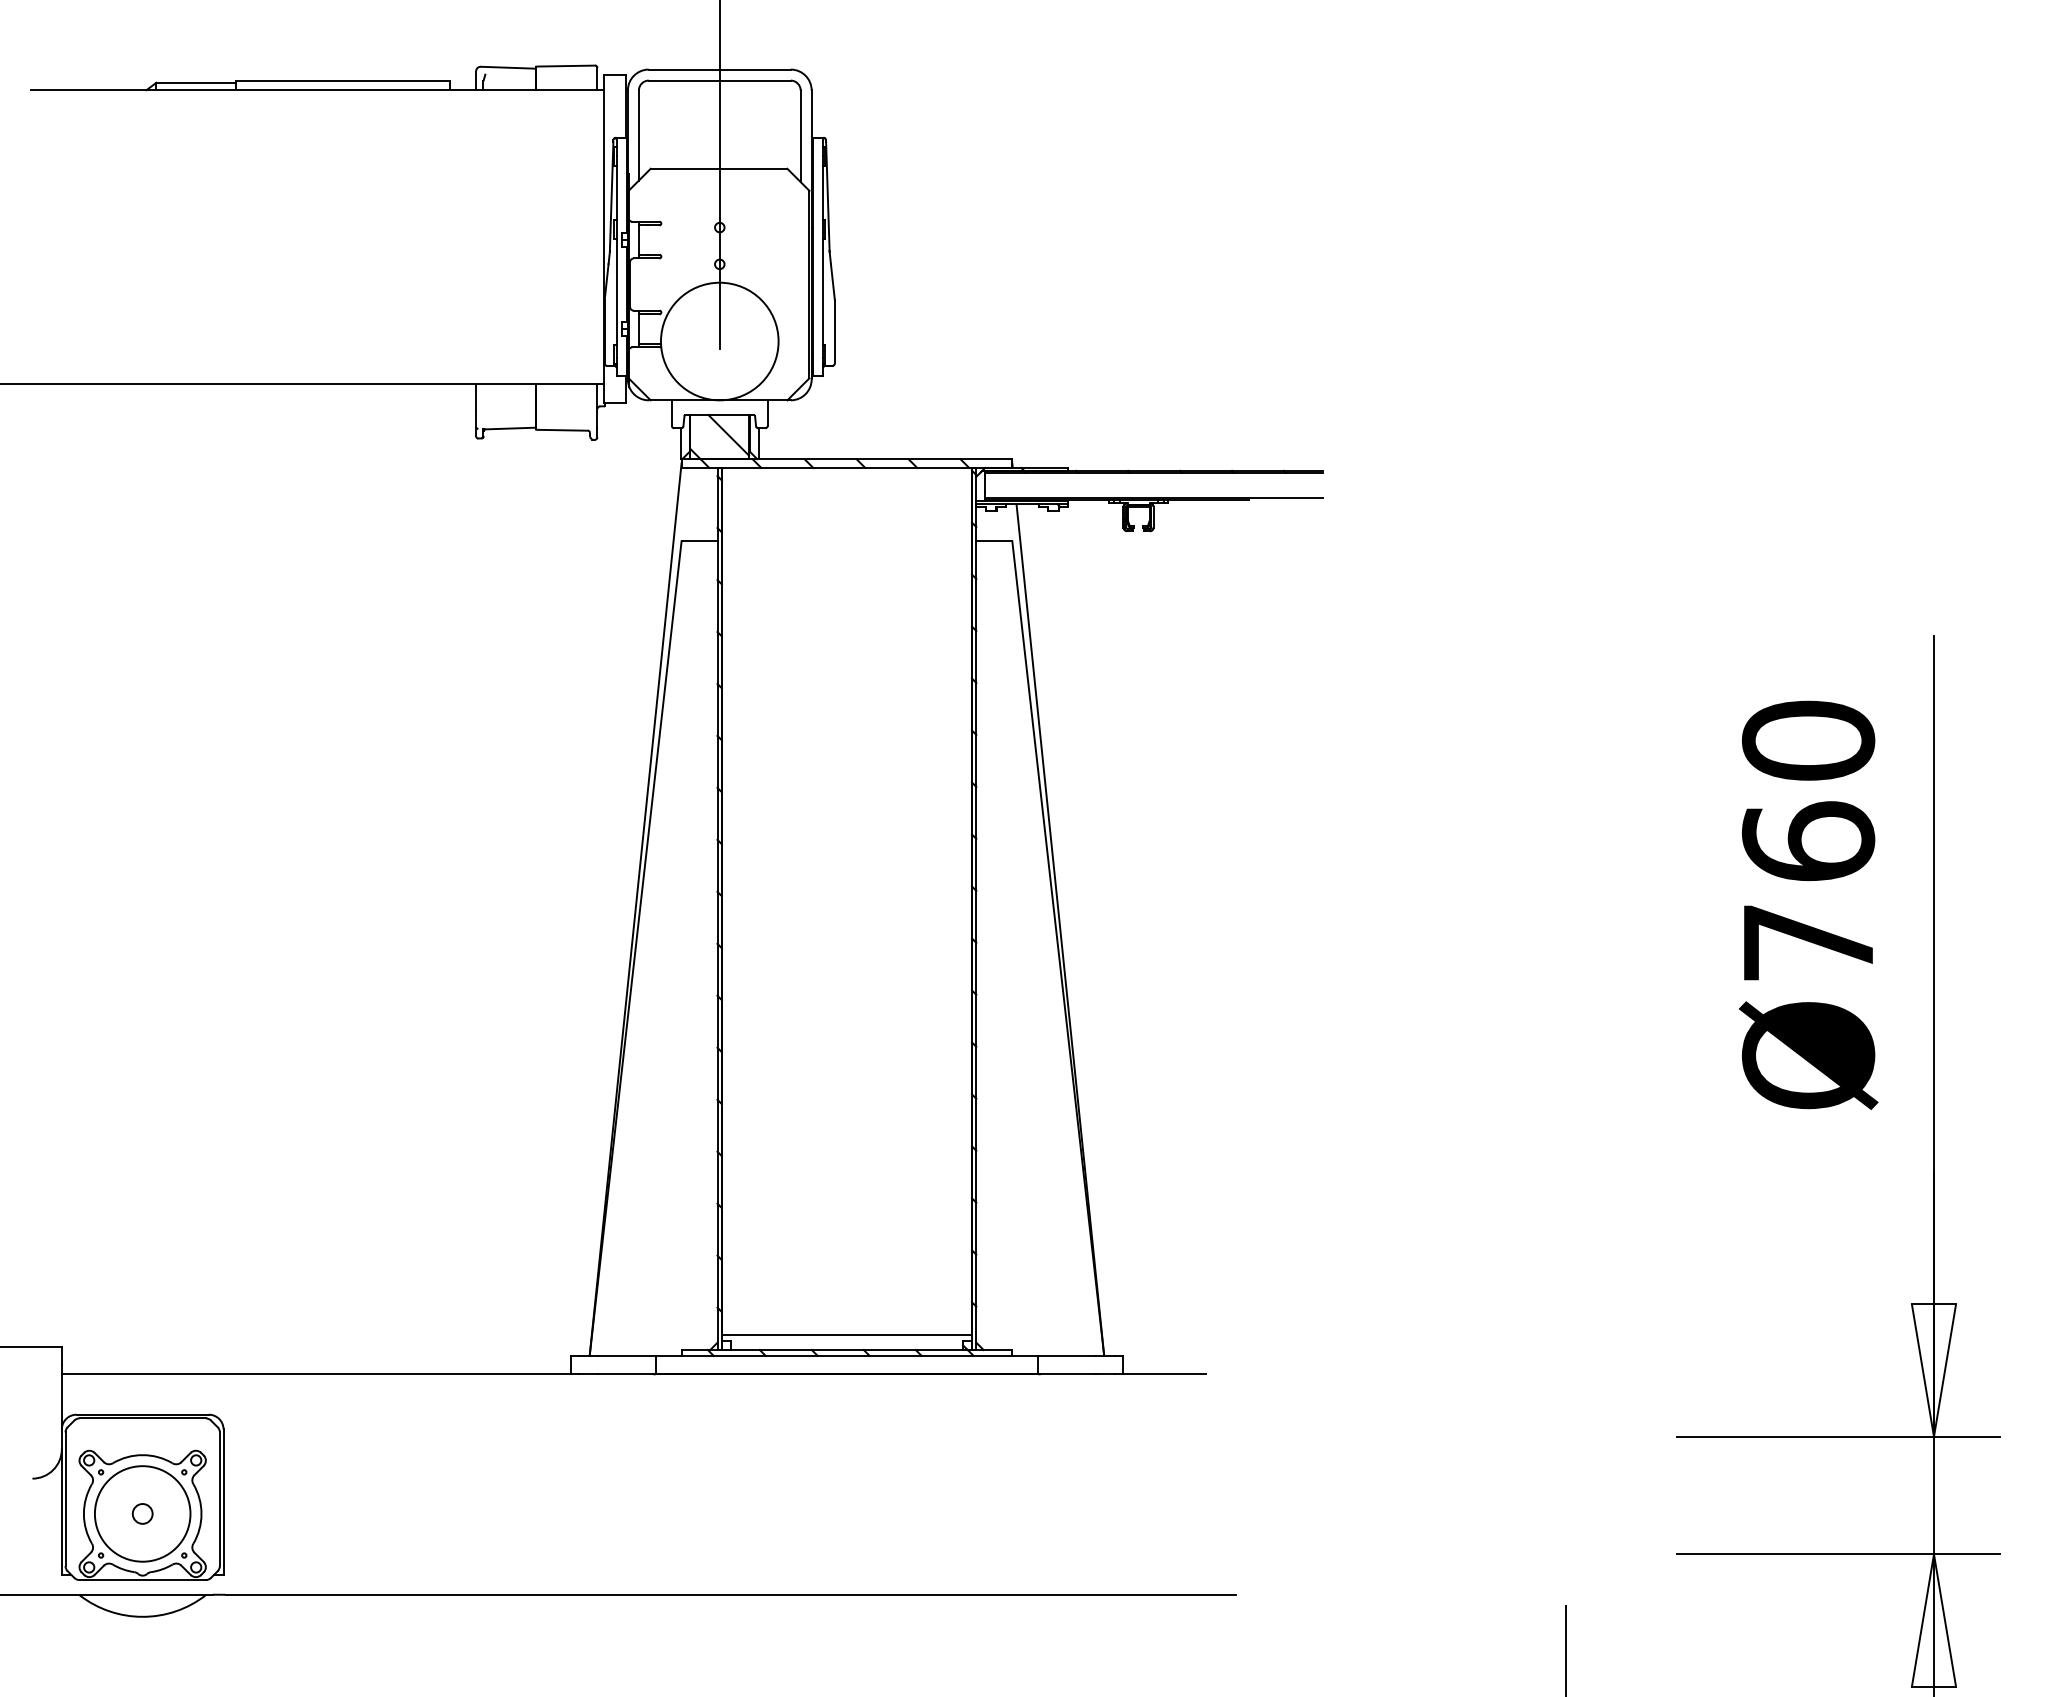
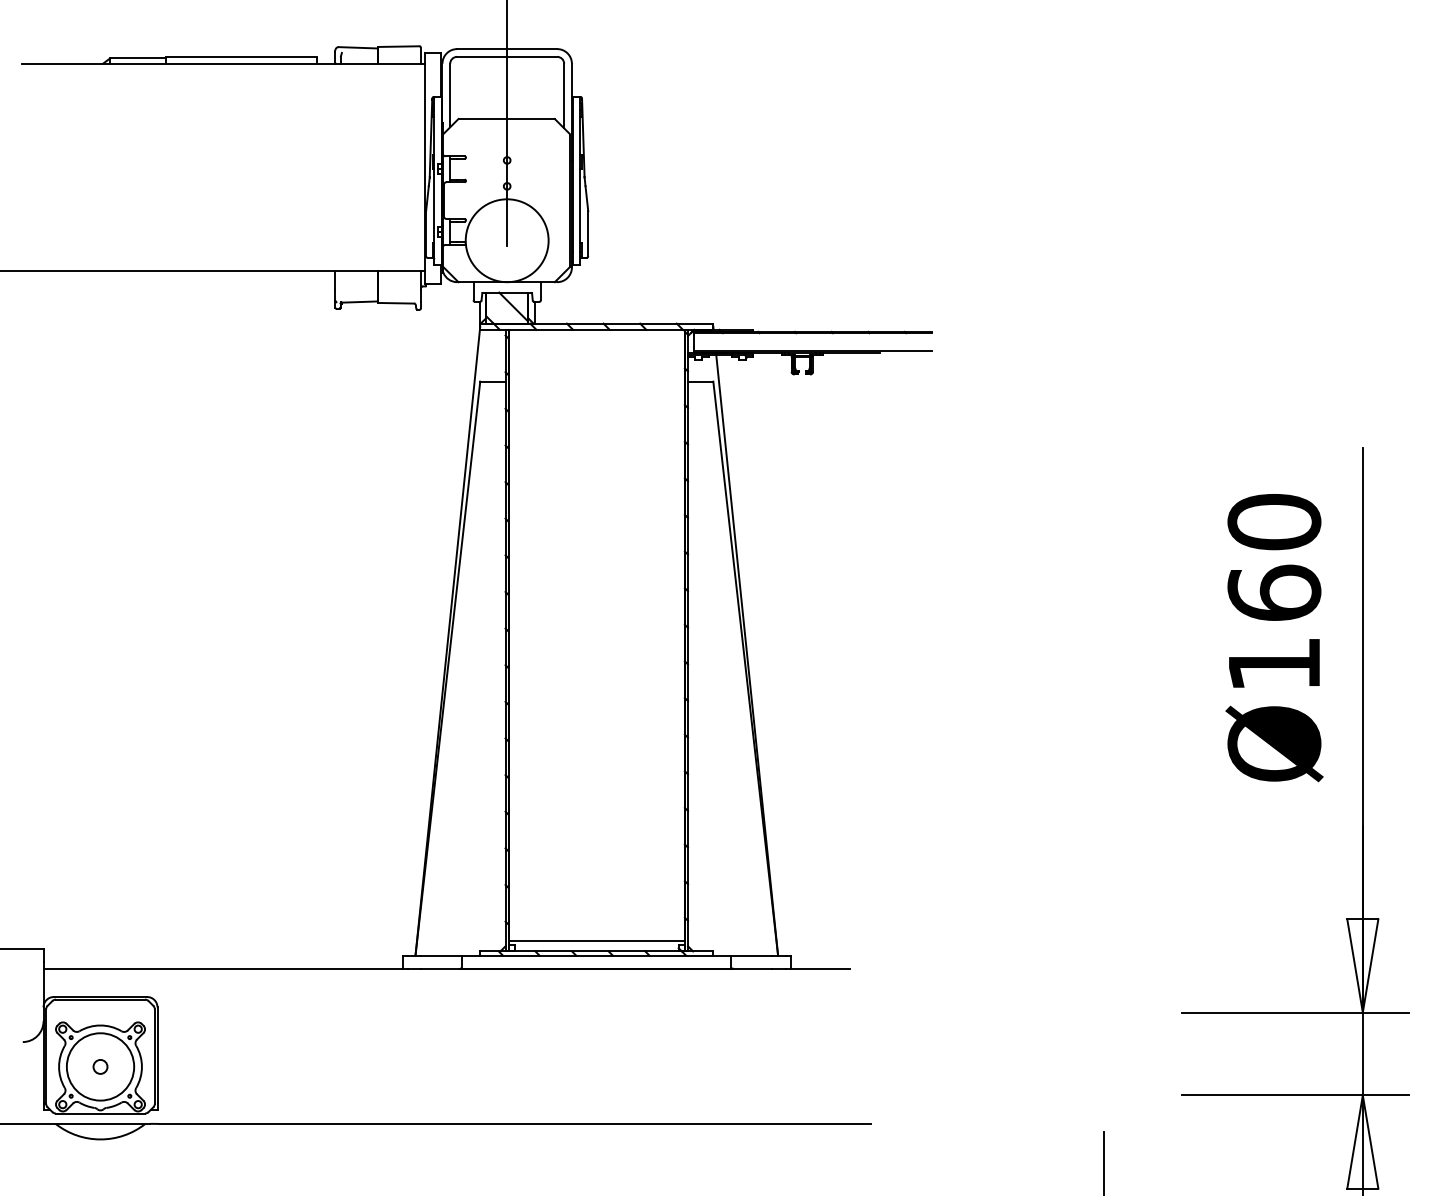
text: (1808, 942) -> (1274, 664), Ø760 -> Ø160

